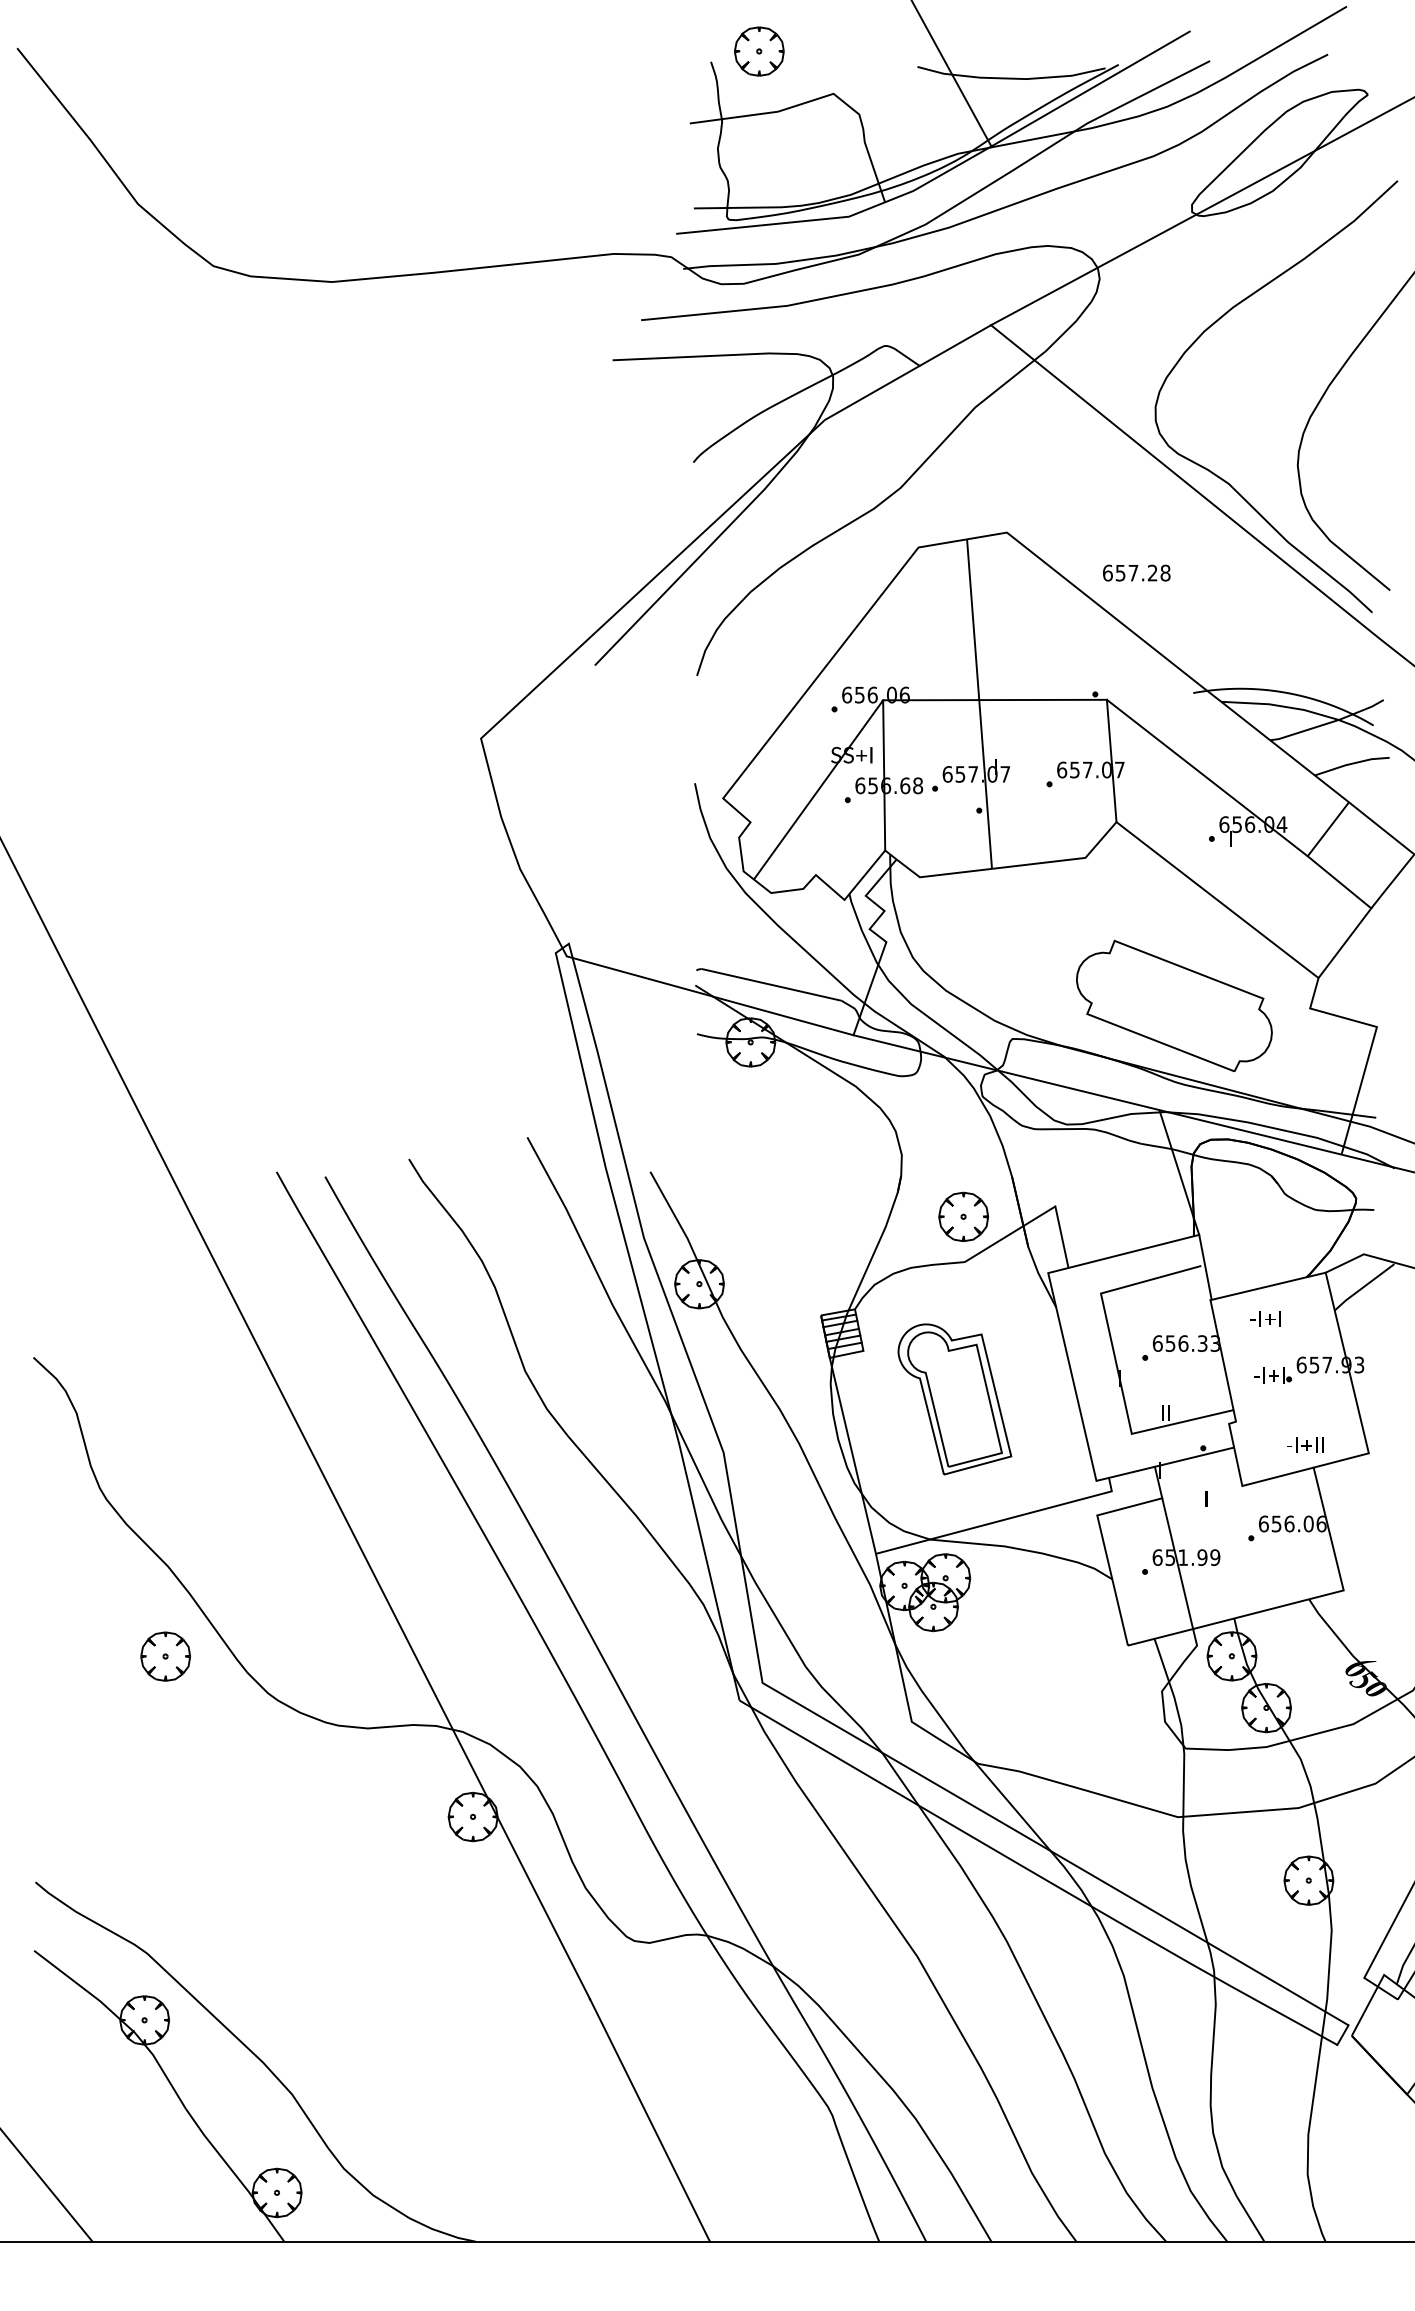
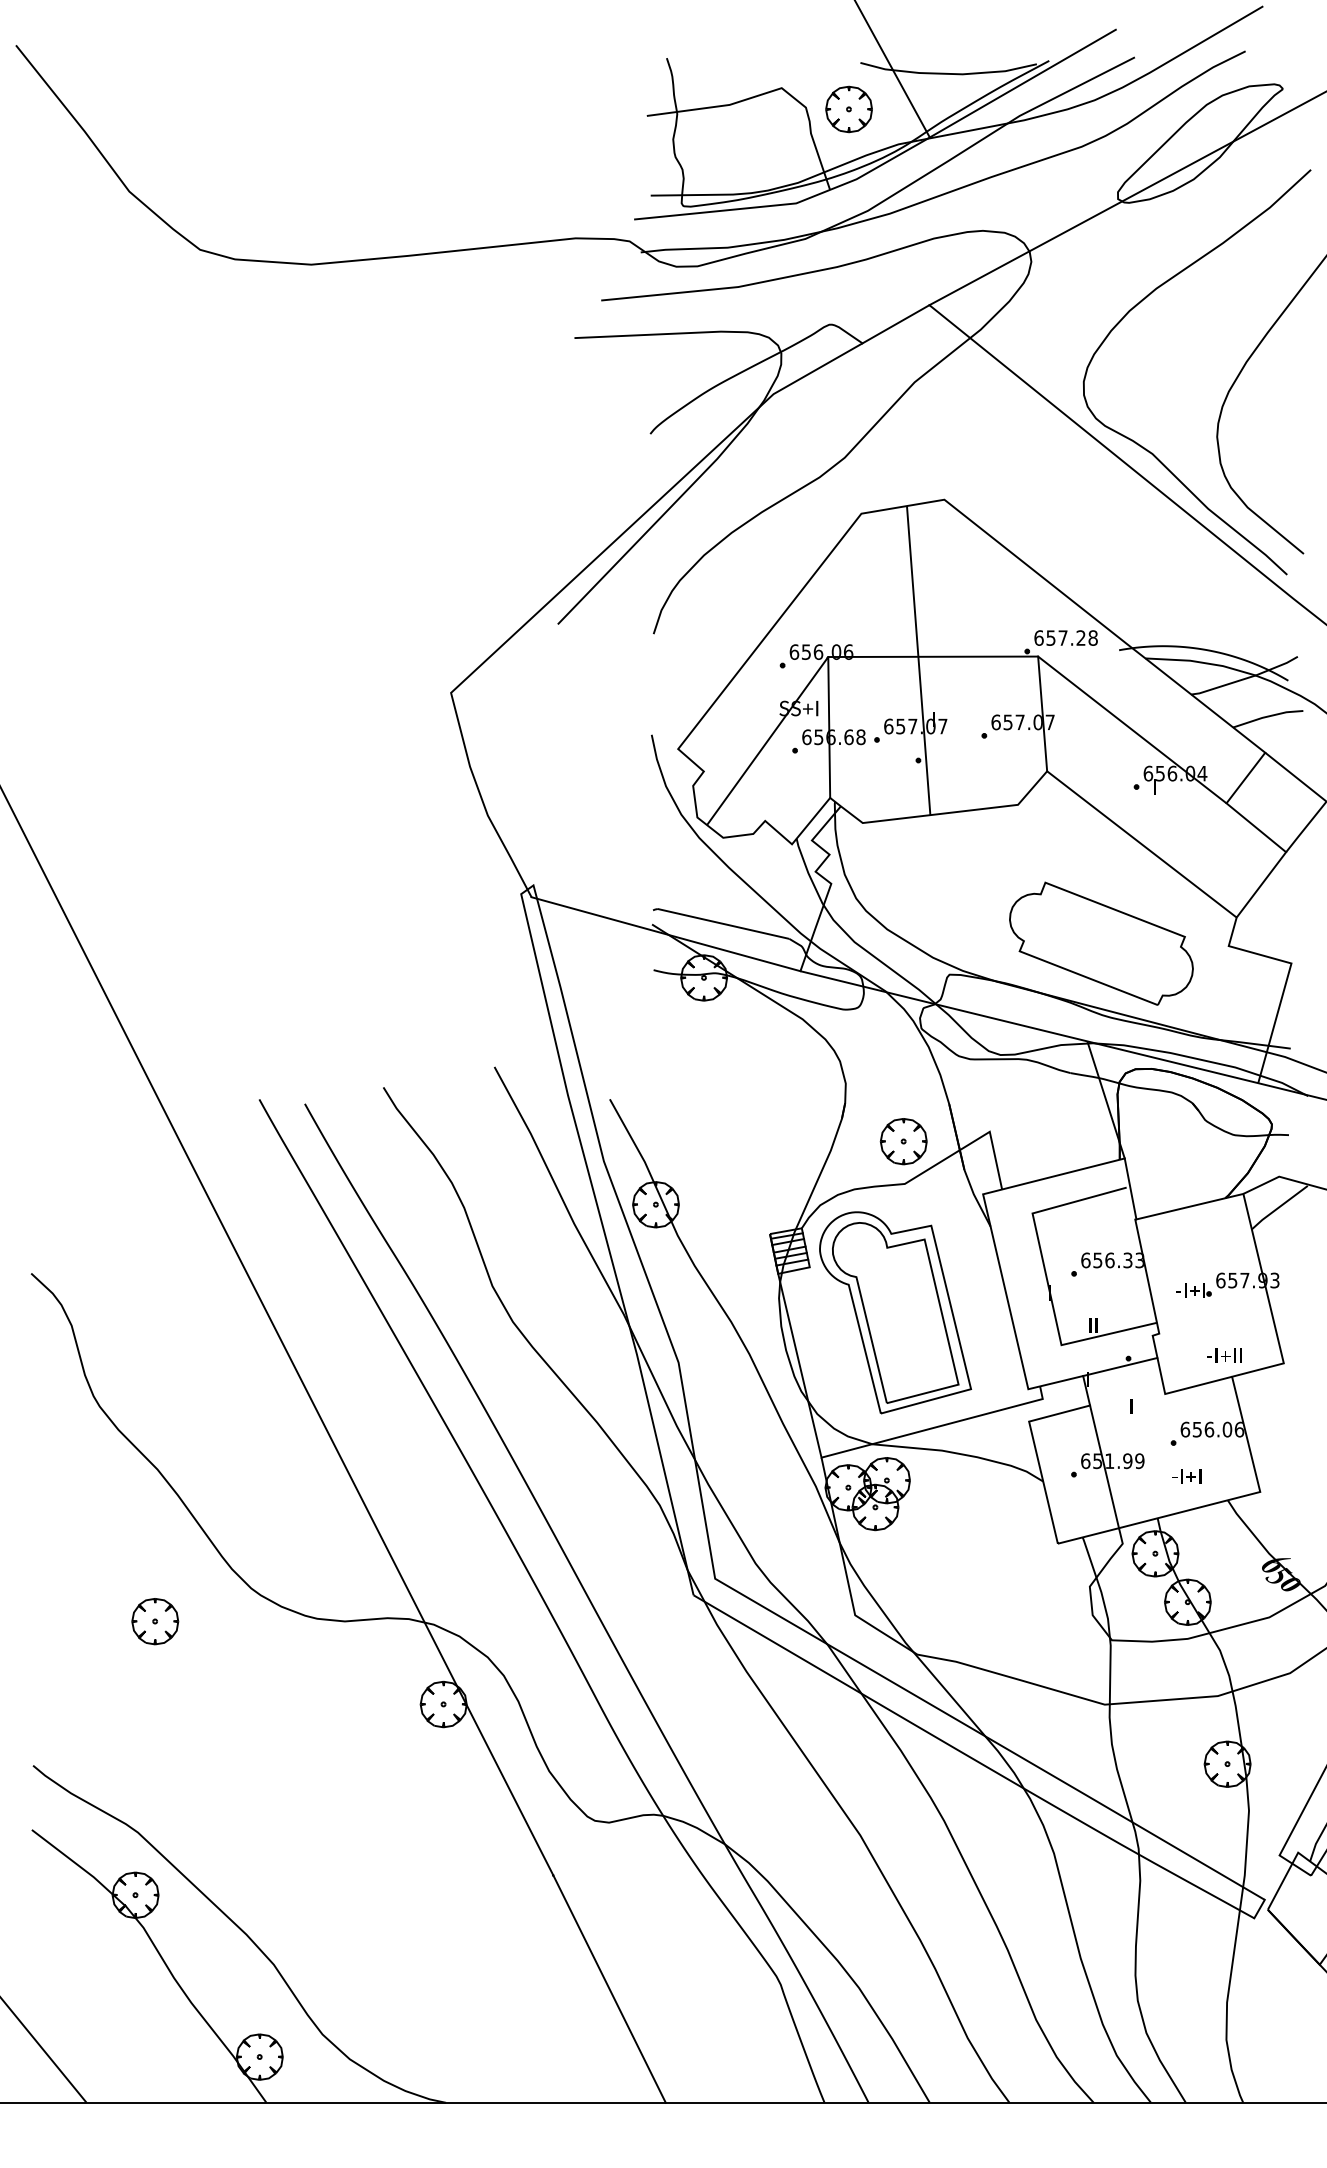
part: (759, 51) -> (849, 109), moved
text: (1136, 572) -> (1065, 637), moved
text: (1265, 1318) -> (1186, 1476), moved
part: (954, 1399) -> (895, 1312), size x1.43
part: (165, 1656) -> (155, 1621), moved

